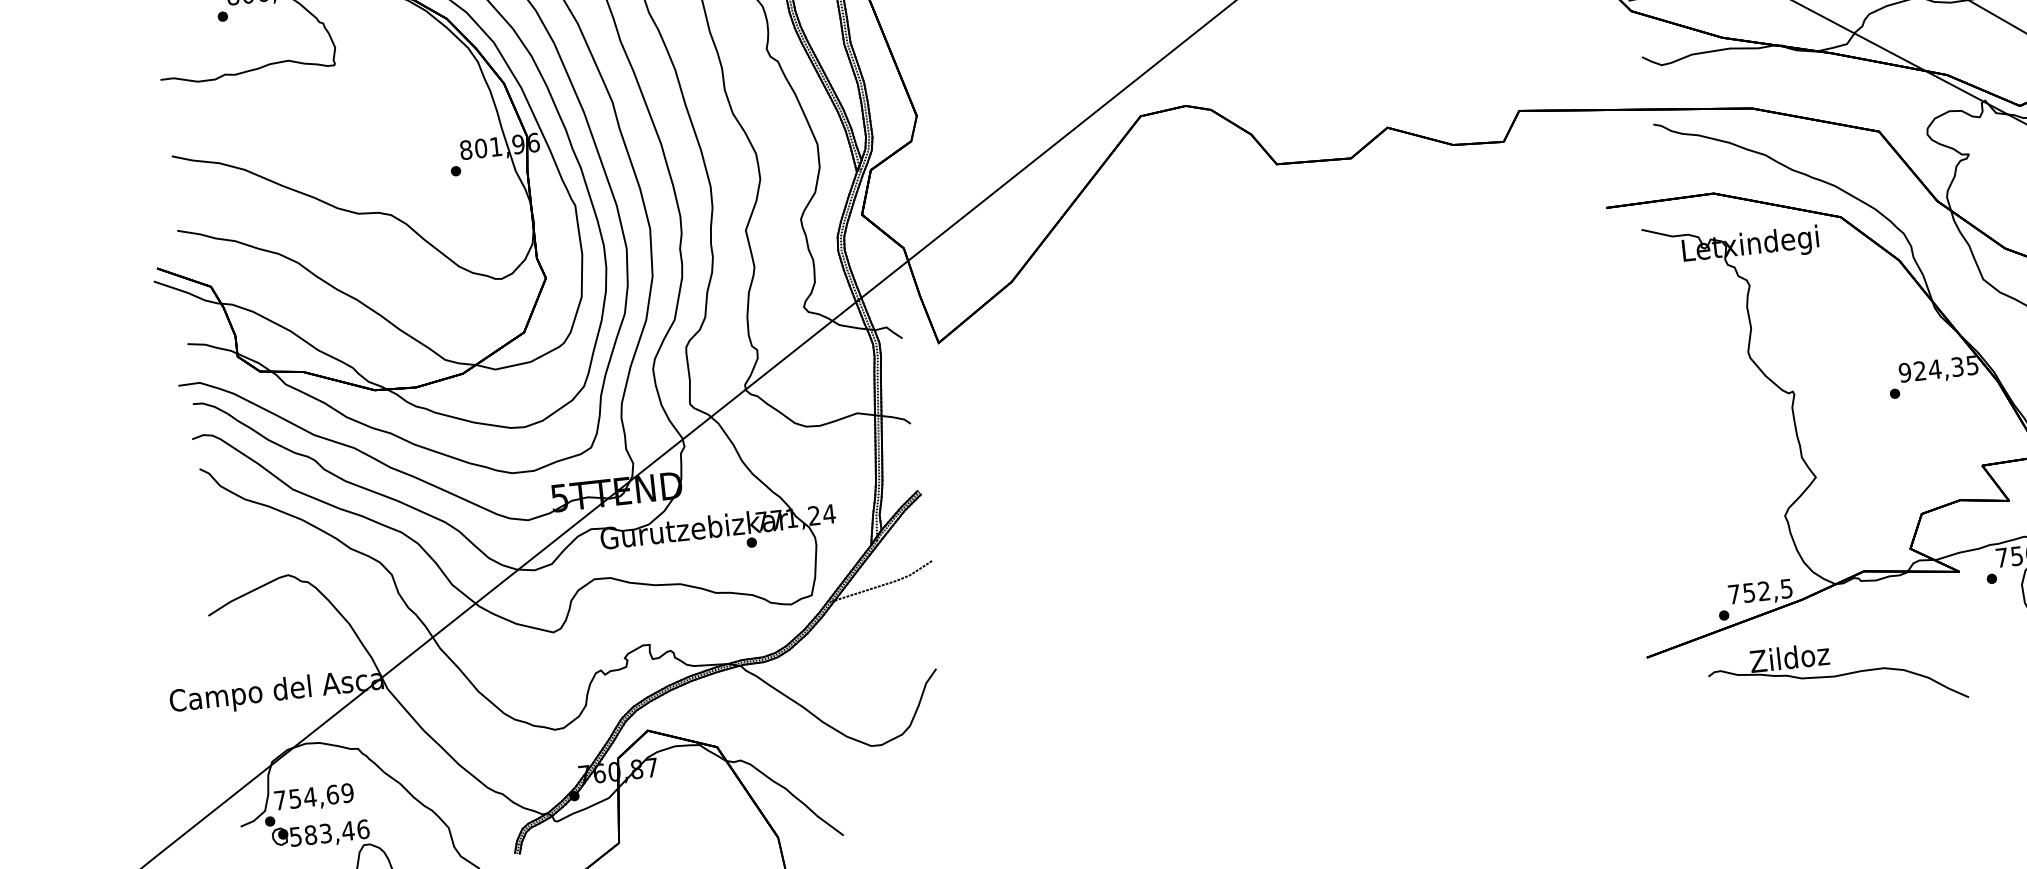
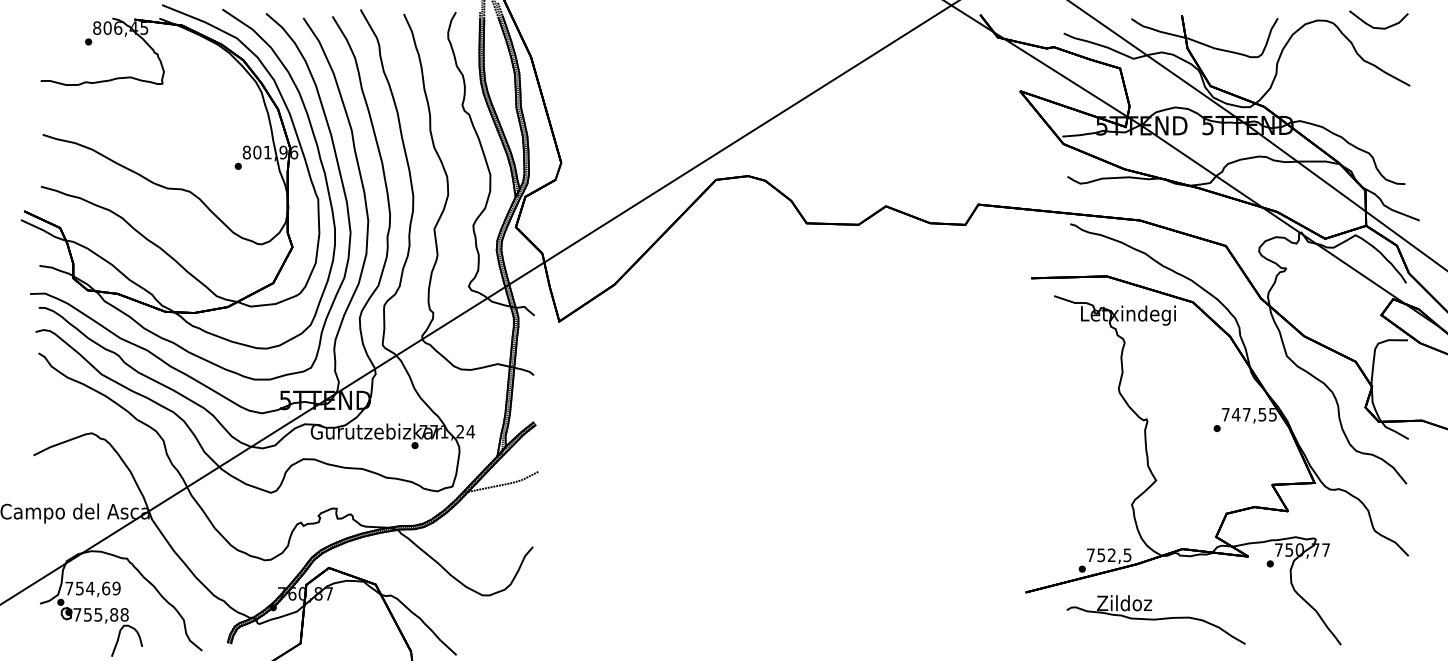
text: (1930, 369) -> (1243, 414), 924,35 -> 747,55
text: (328, 832) -> (100, 614), 583,46 -> 755,88

